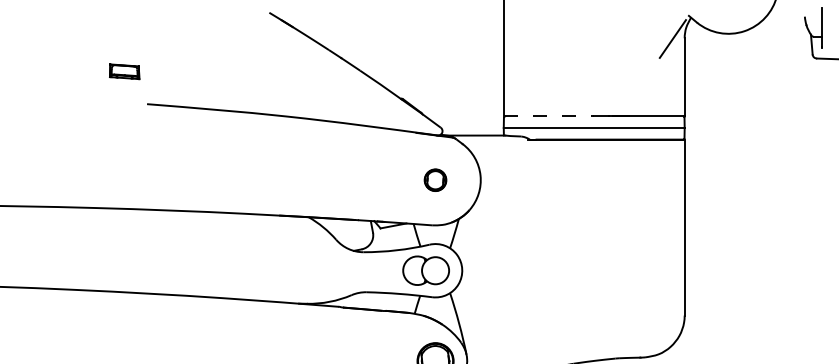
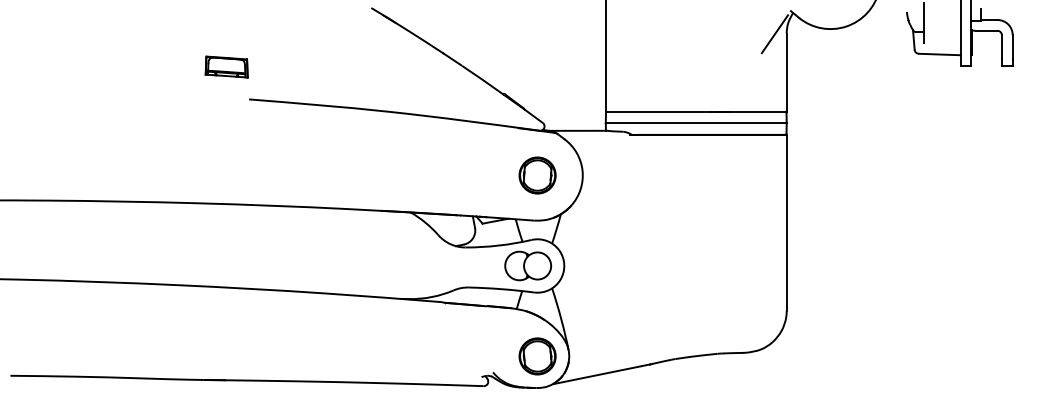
part: (124, 71) -> (226, 66), size x1.43
line: (549, 116) -> (651, 111), dashed -> solid
part: (435, 180) -> (537, 175), size x1.67

